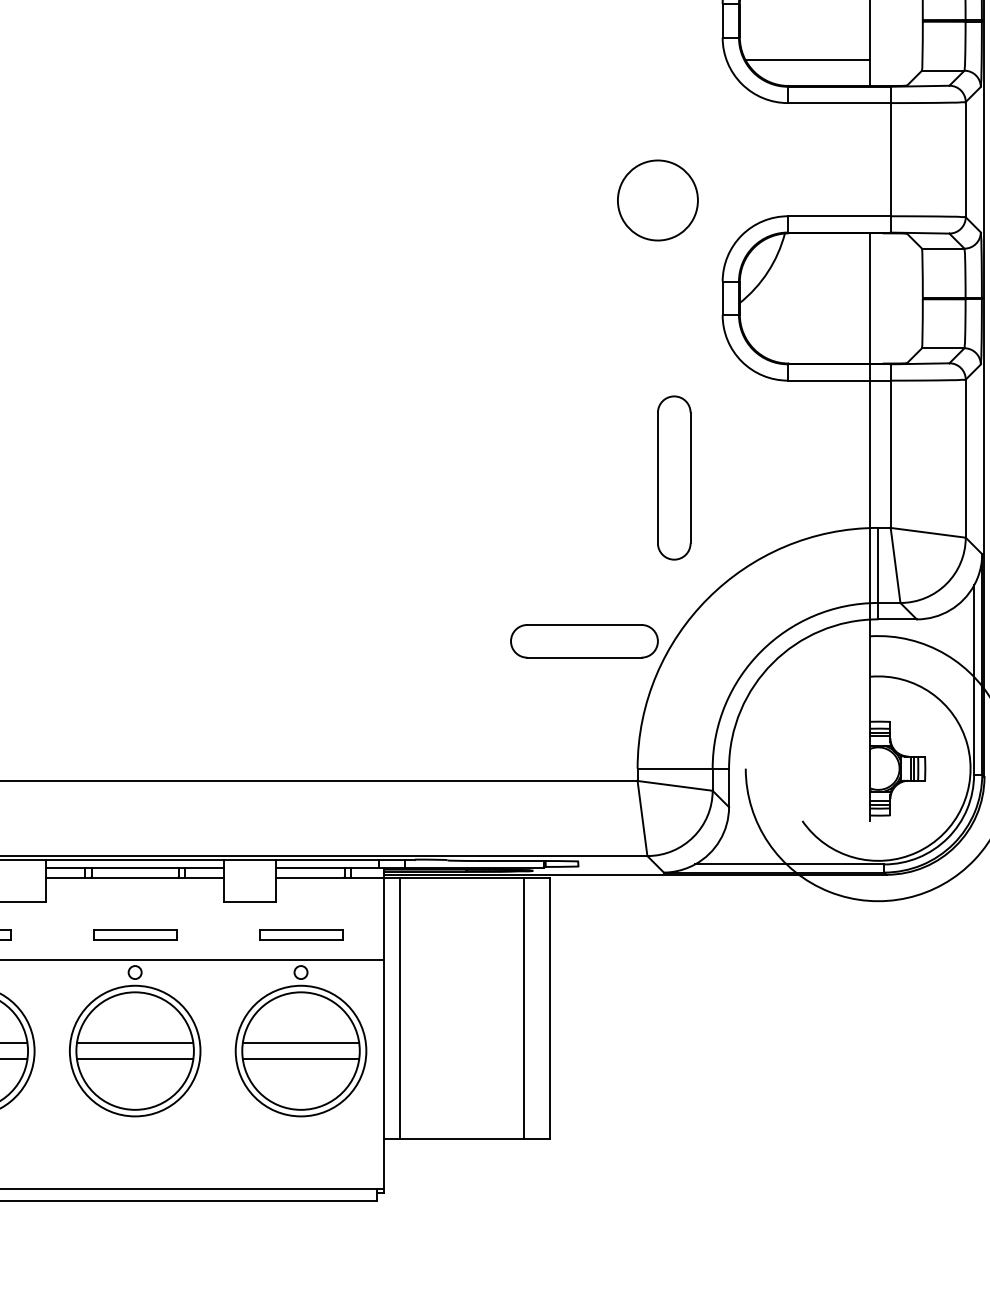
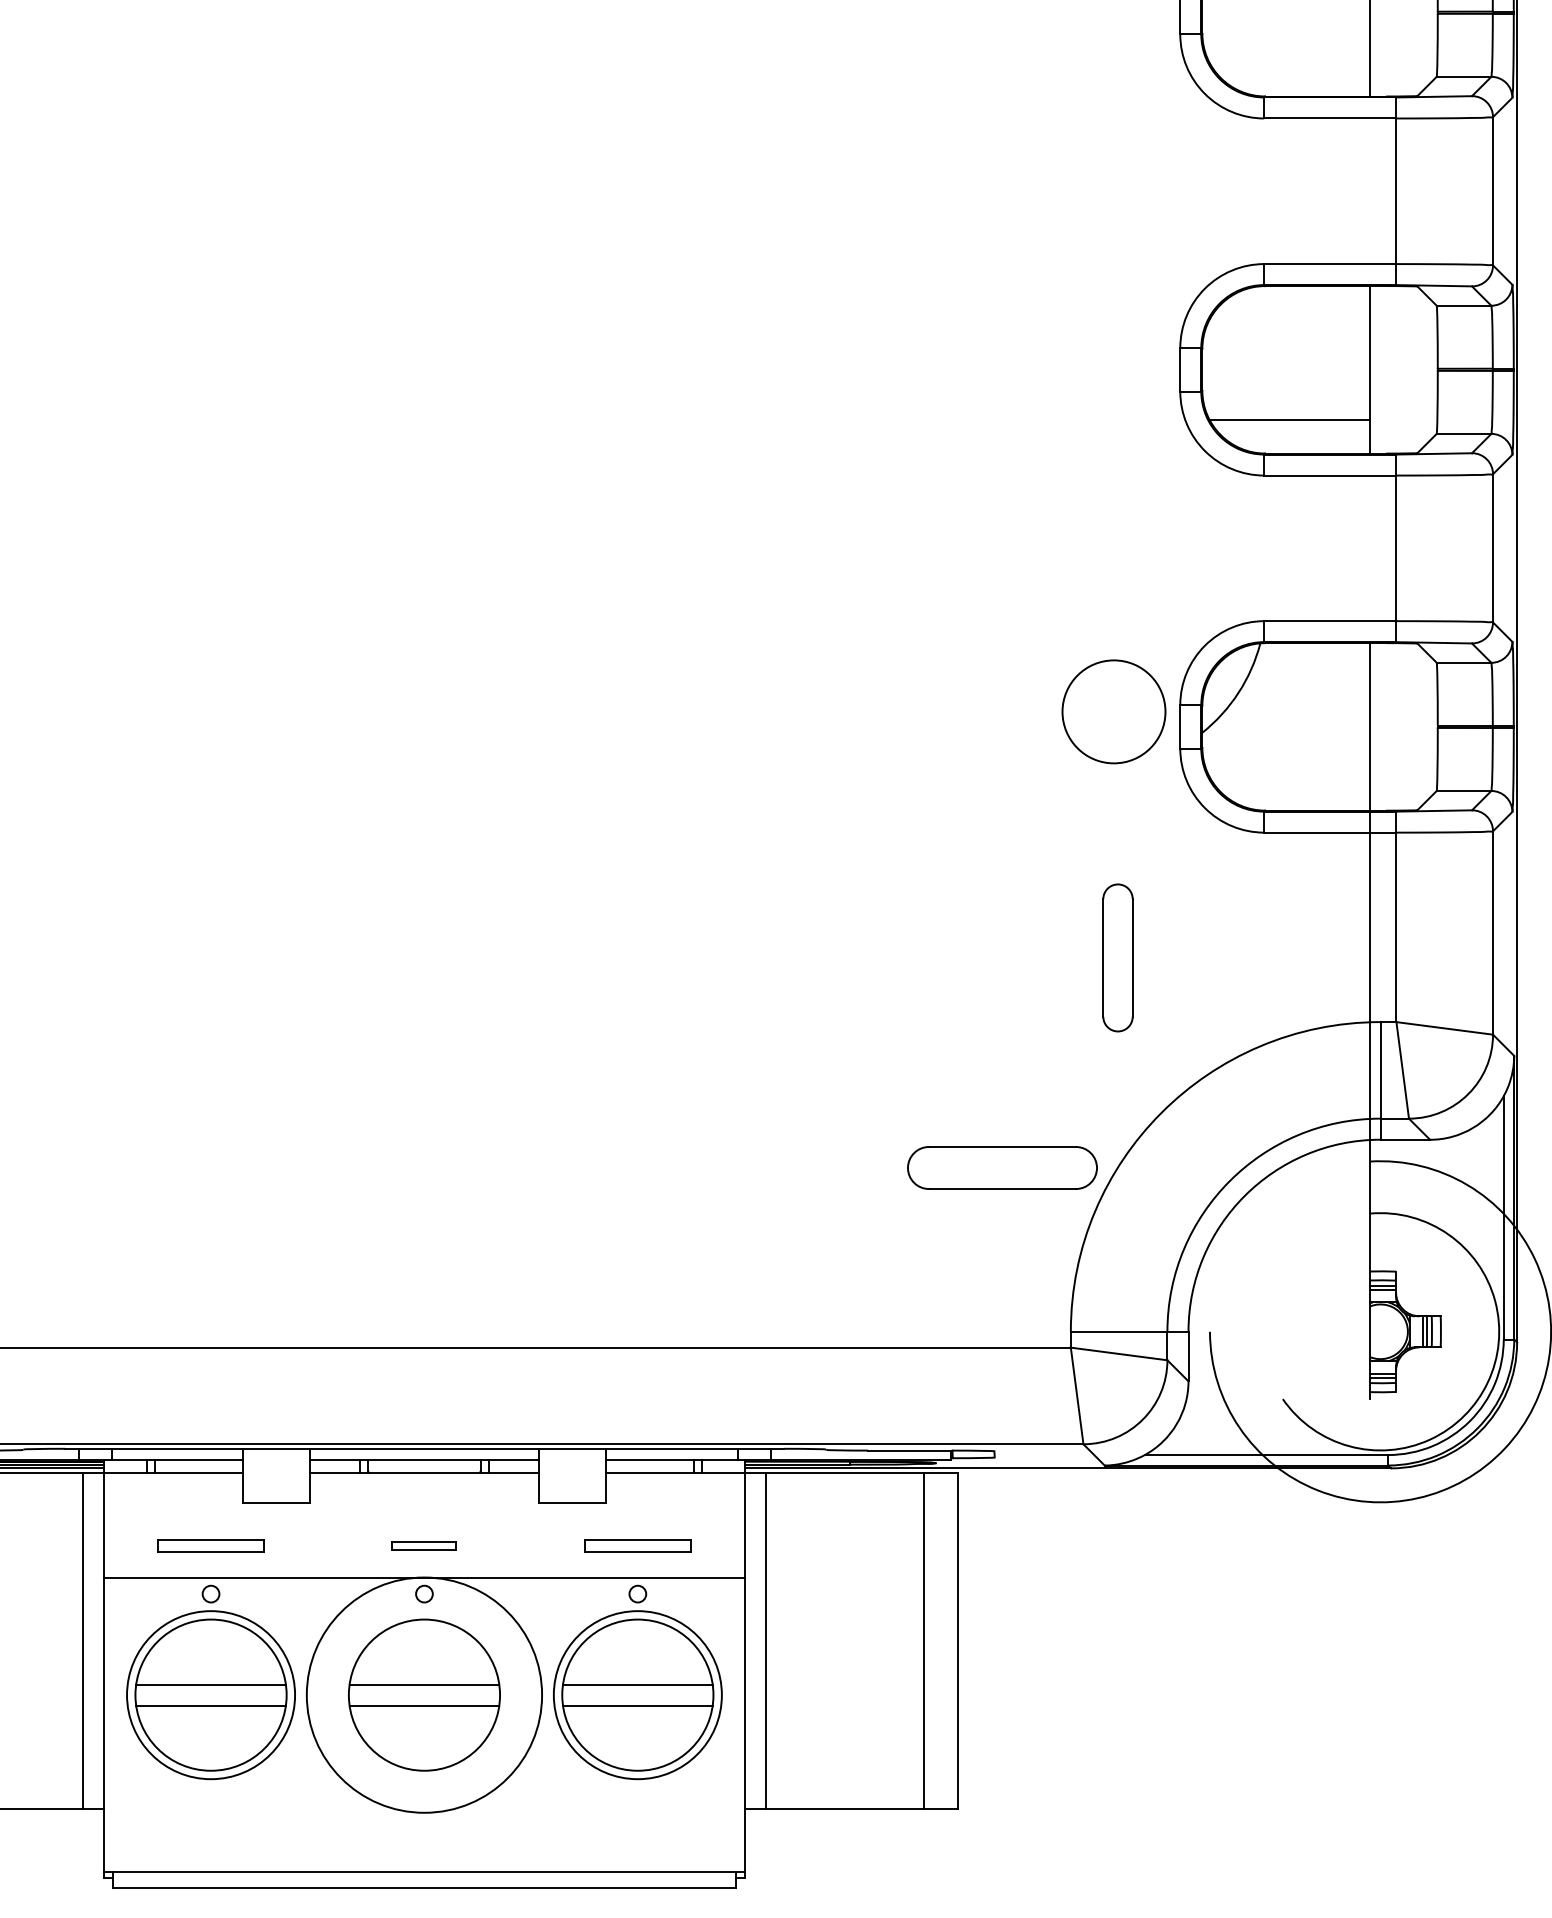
circle: (657, 200) -> (1113, 711), moved
part: (673, 477) -> (1117, 957), size x0.7
part: (135, 934) -> (424, 1545), size x0.6
circle: (135, 1051) -> (424, 1695), size x1.4

